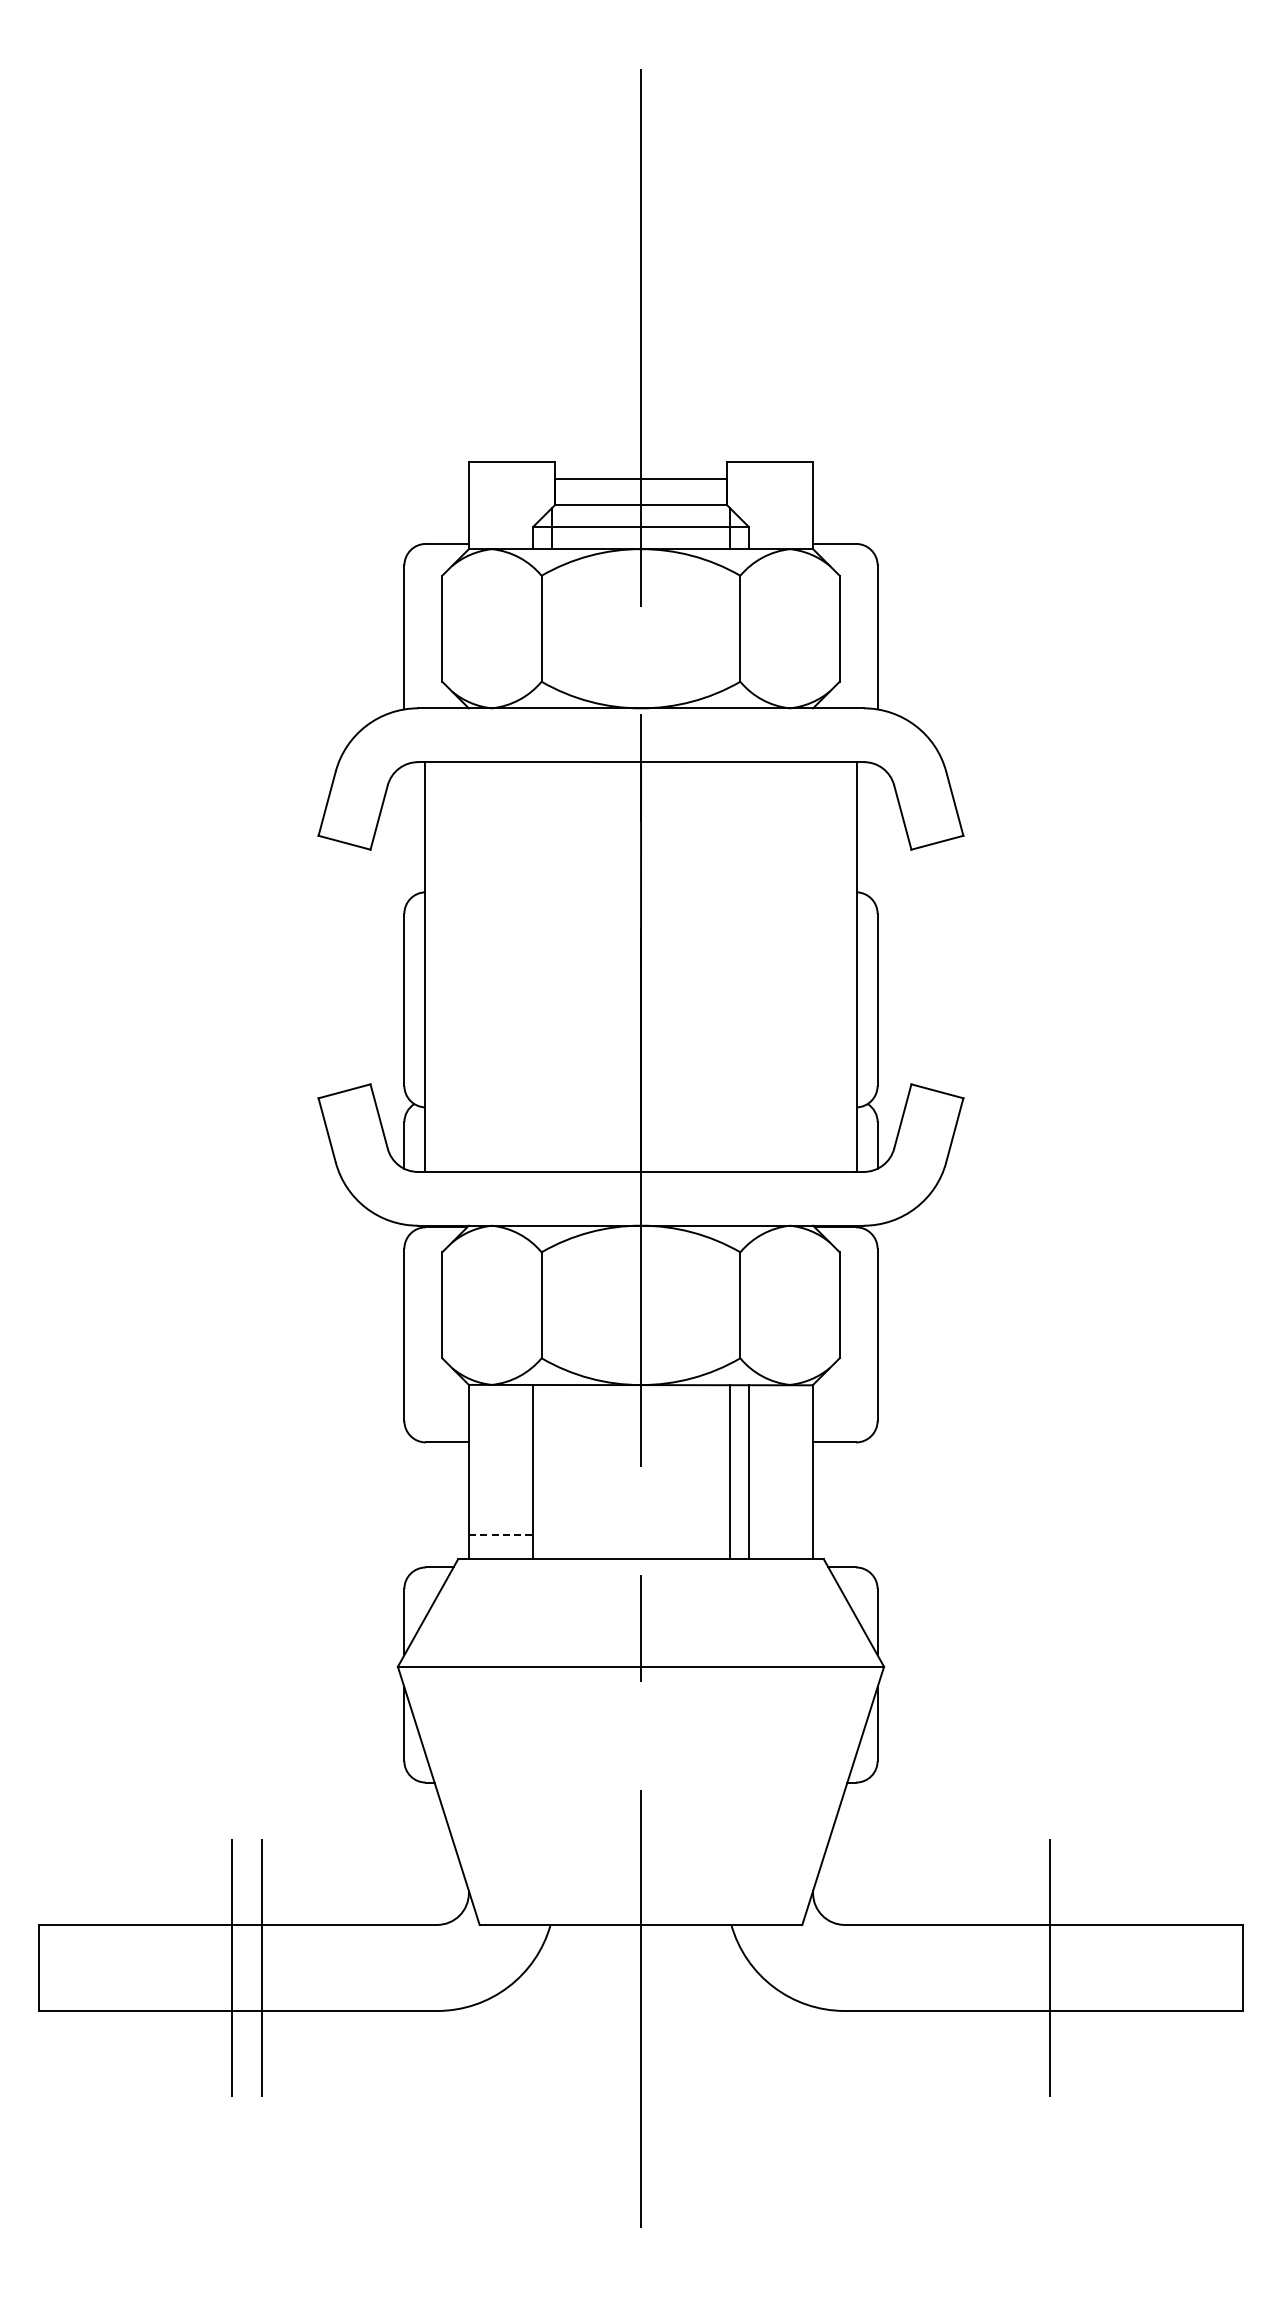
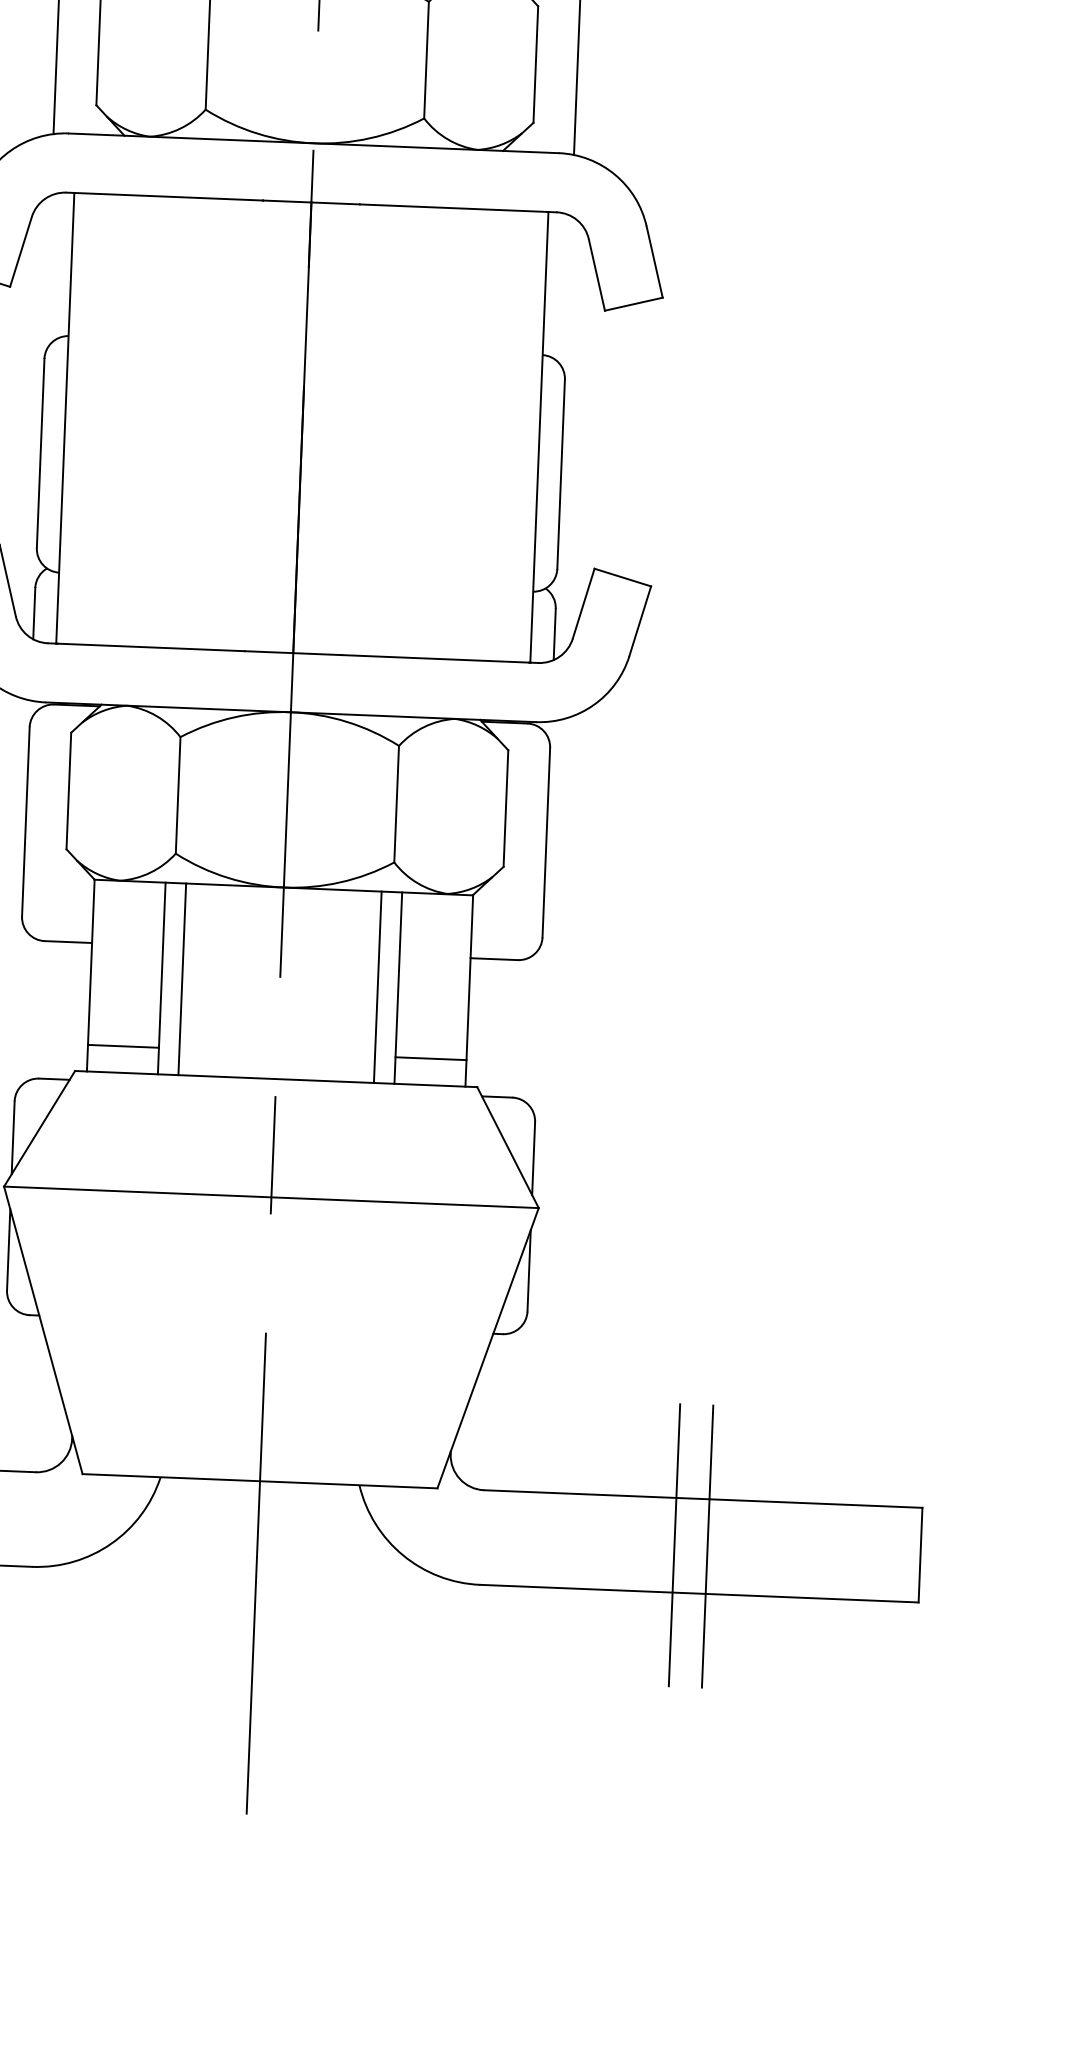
line: (552, 1472) -> (182, 979), added
line: (501, 1535) -> (123, 1046), dashed -> solid
line: (780, 1535) -> (430, 1059), added
line: (1019, 1967) -> (674, 1544), added

